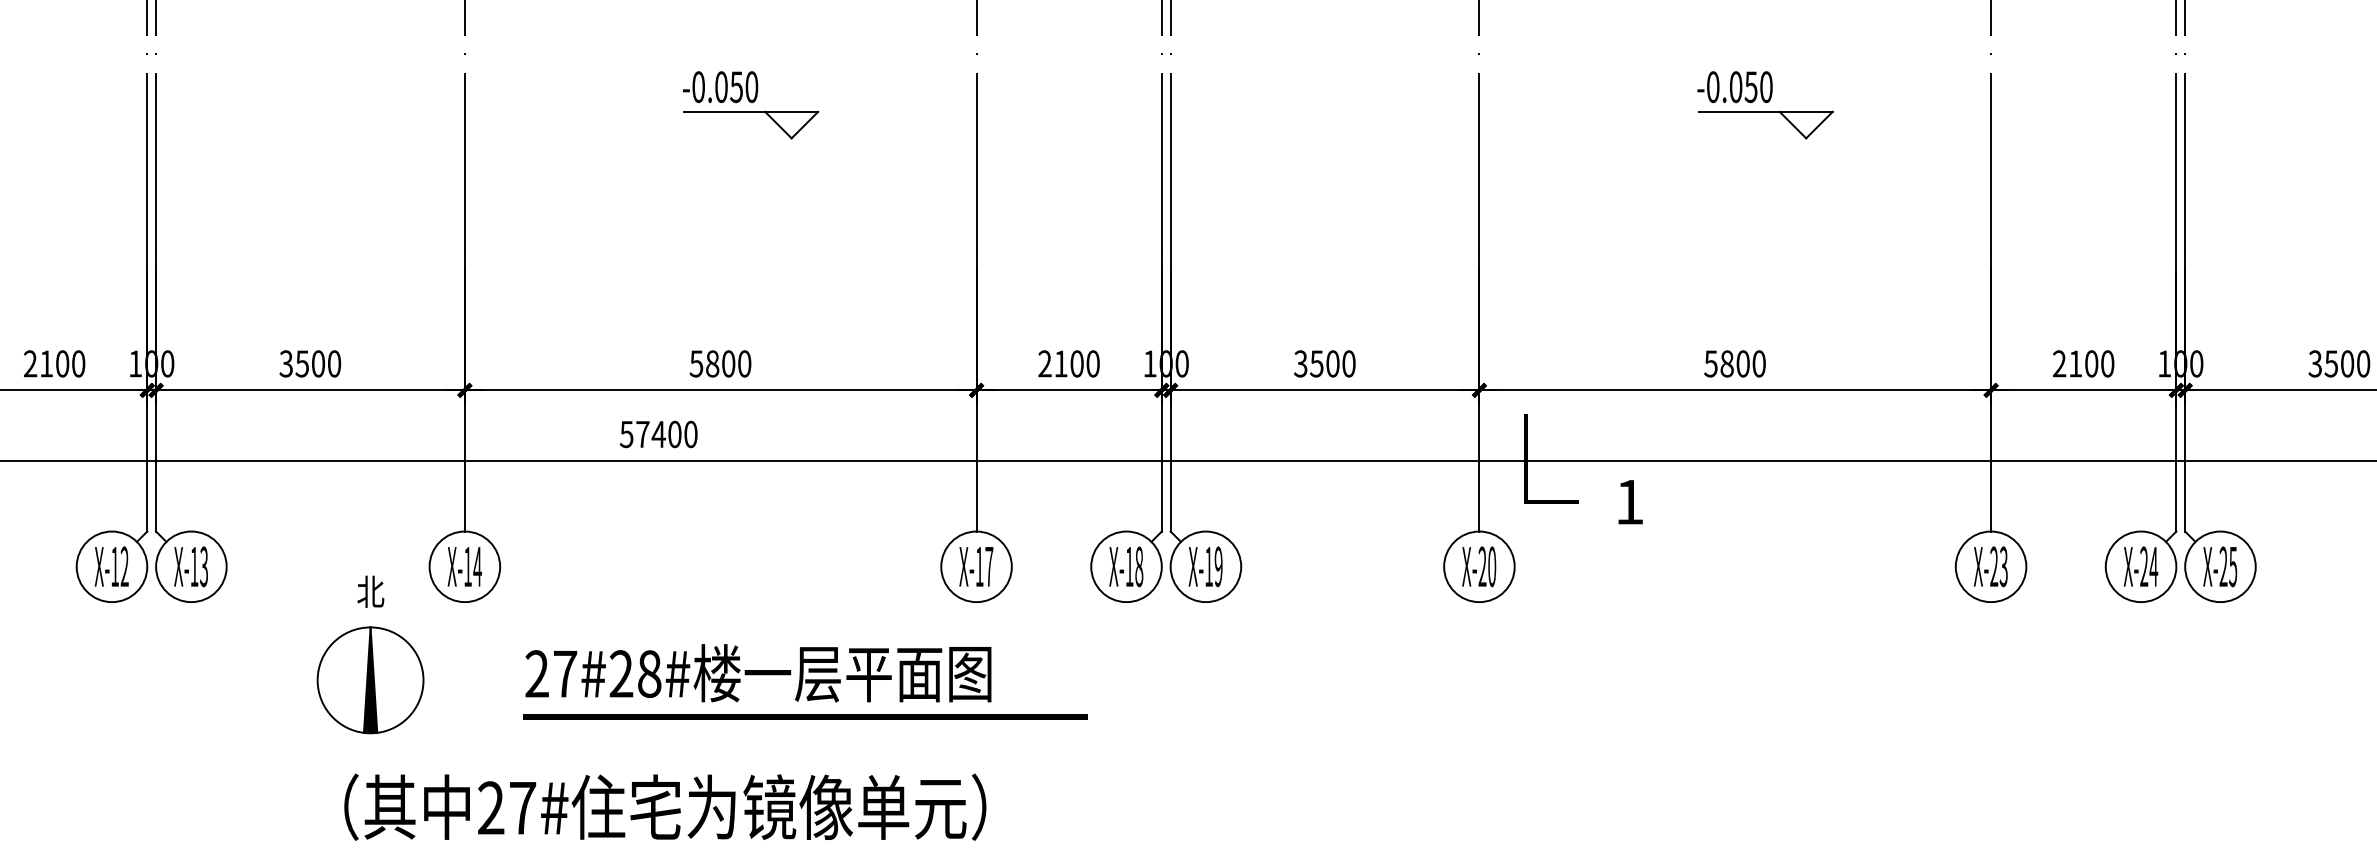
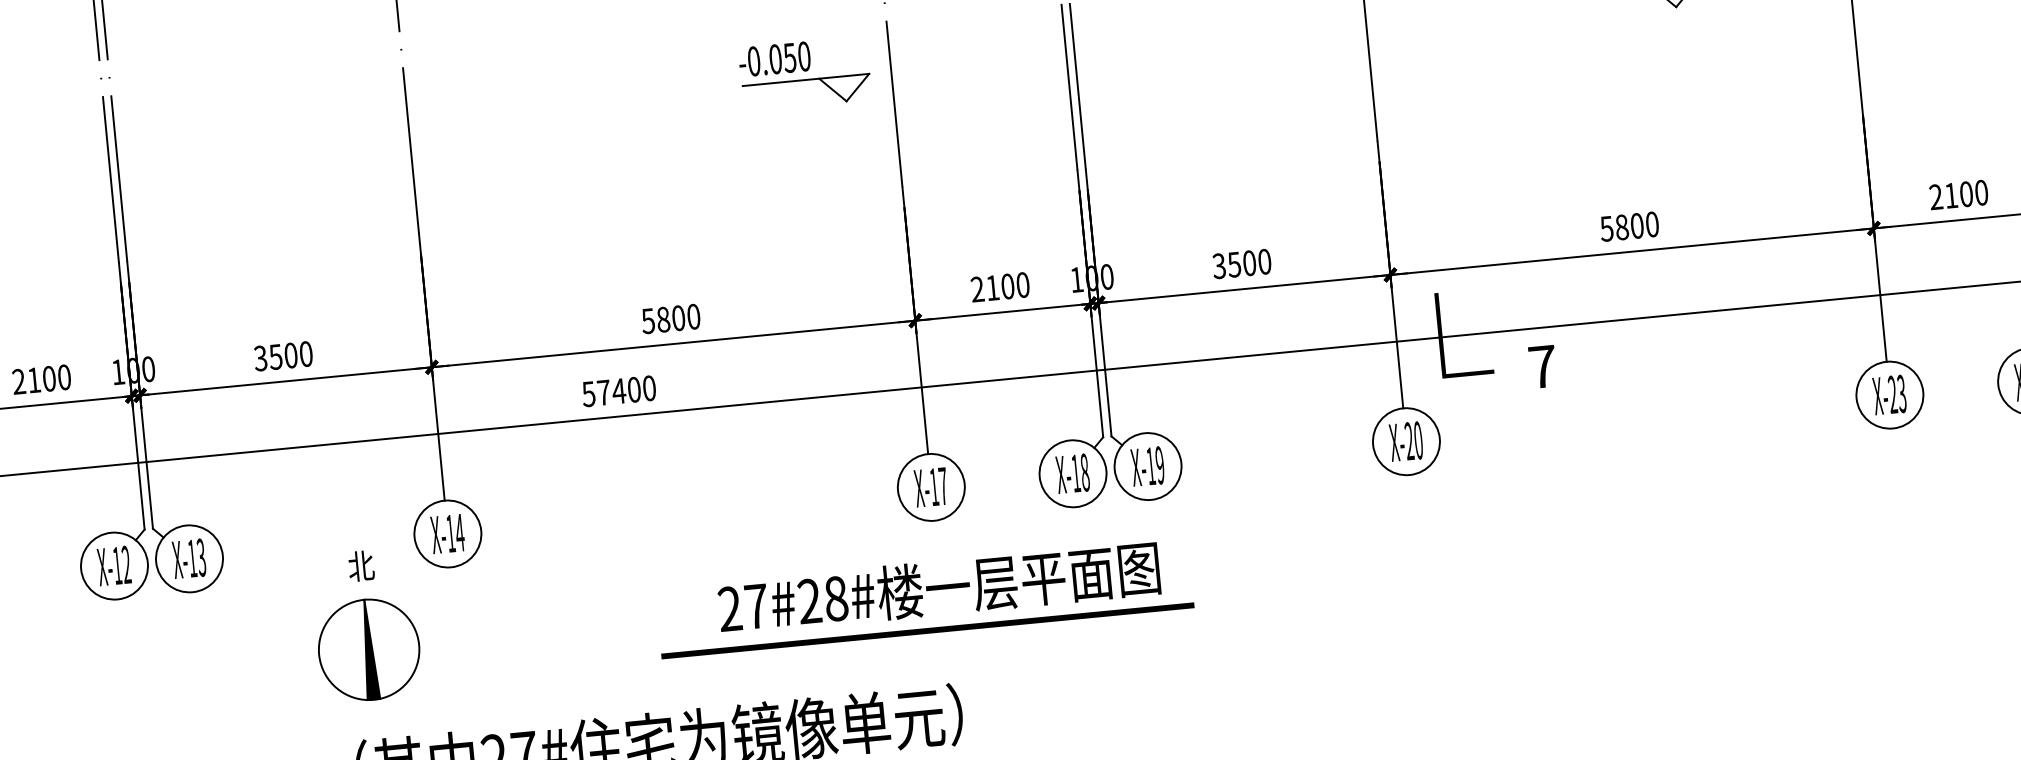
part: (751, 105) -> (805, 73), moved
text: (1629, 502) -> (1542, 367), 1 -> 7
text: (758, 673) -> (939, 588), moved
line: (805, 716) -> (927, 630), moved

